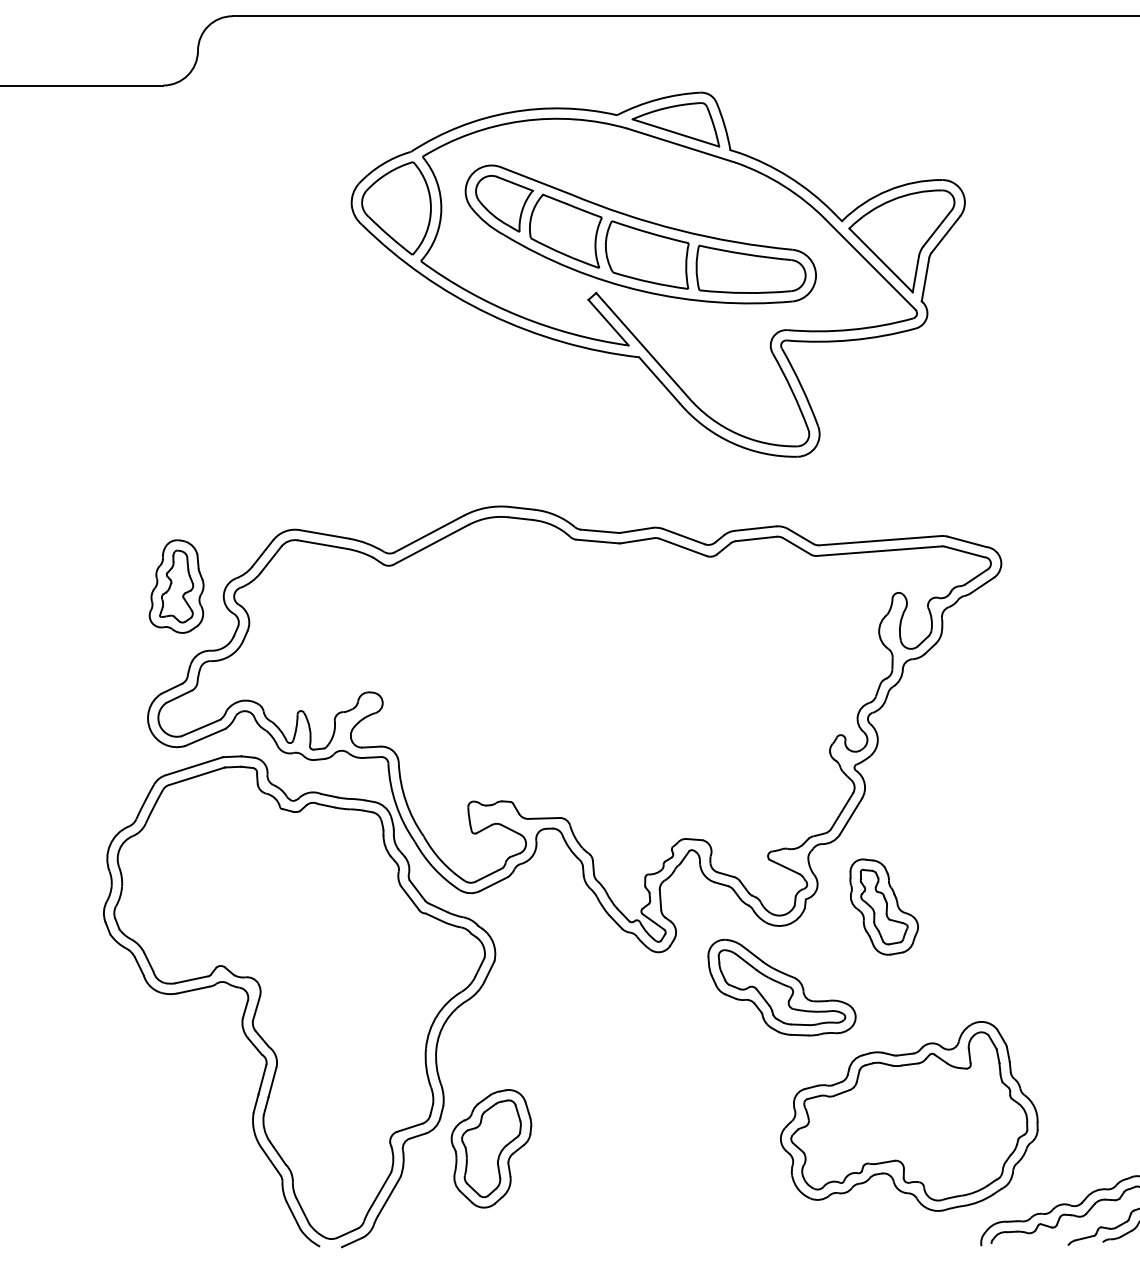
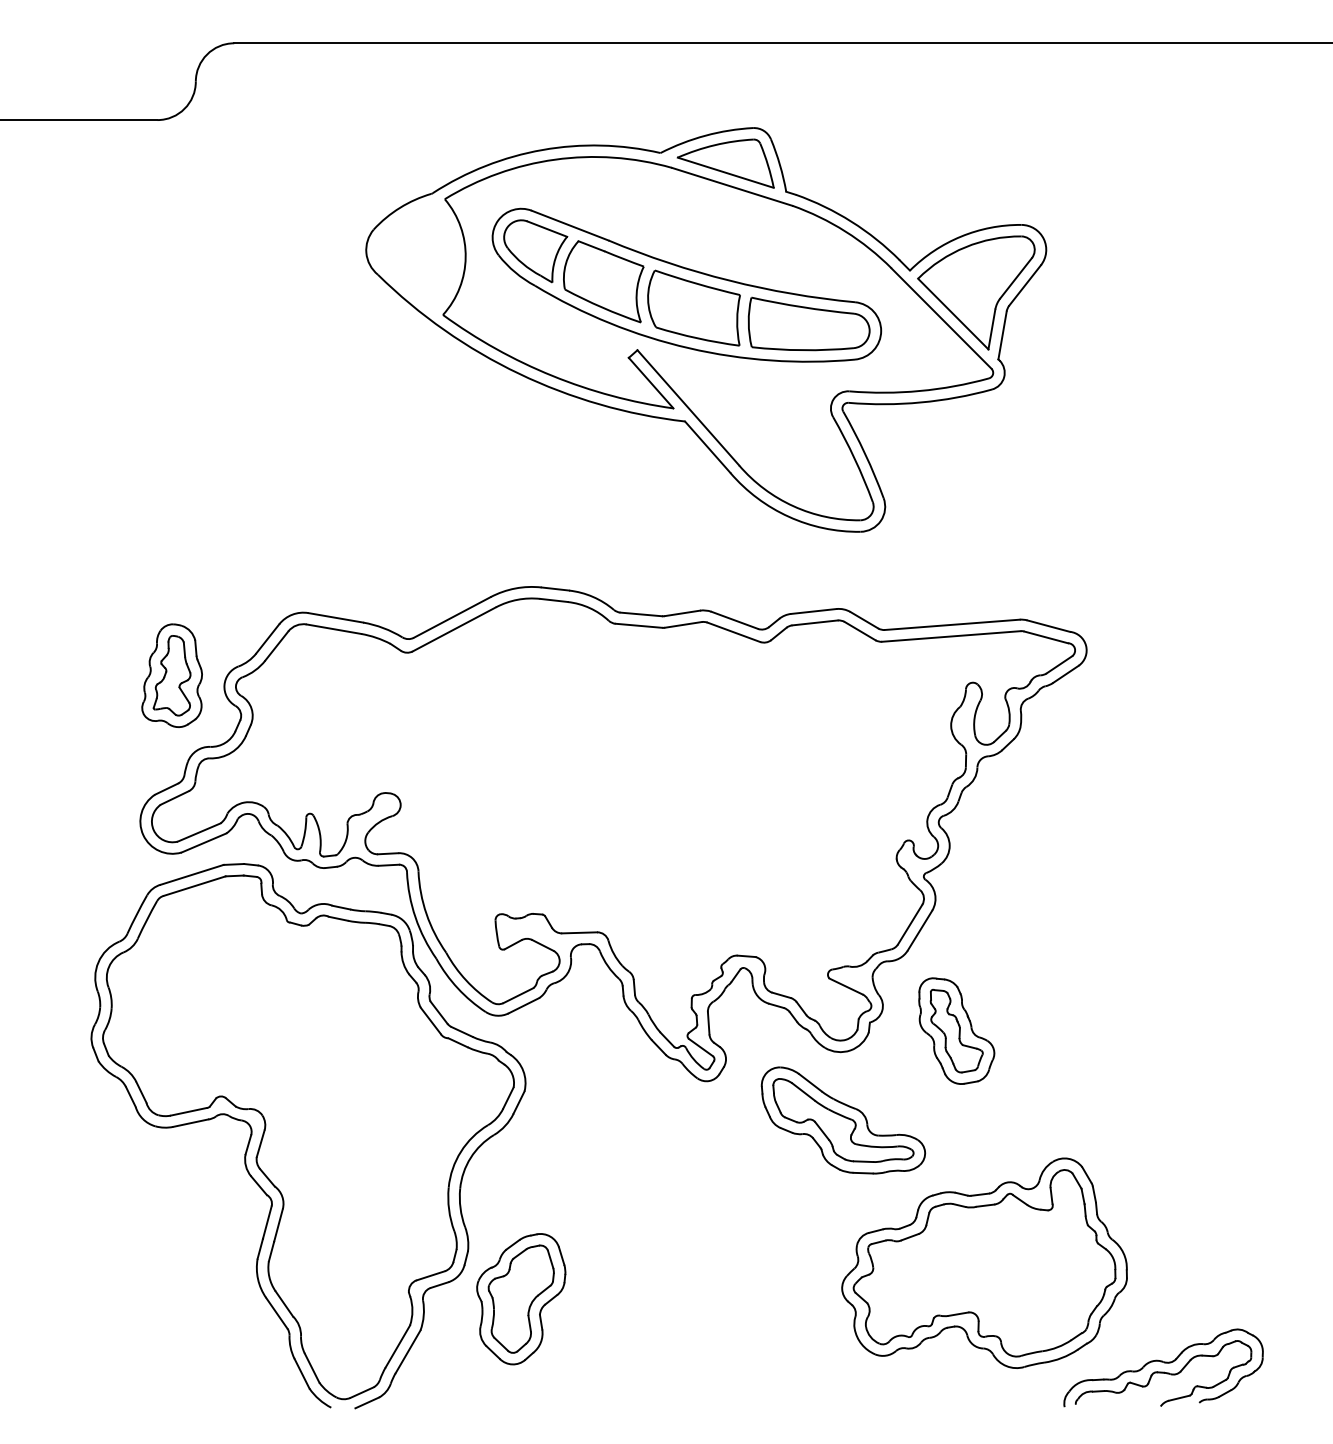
part: (396, 208) -> (415, 256), removed

